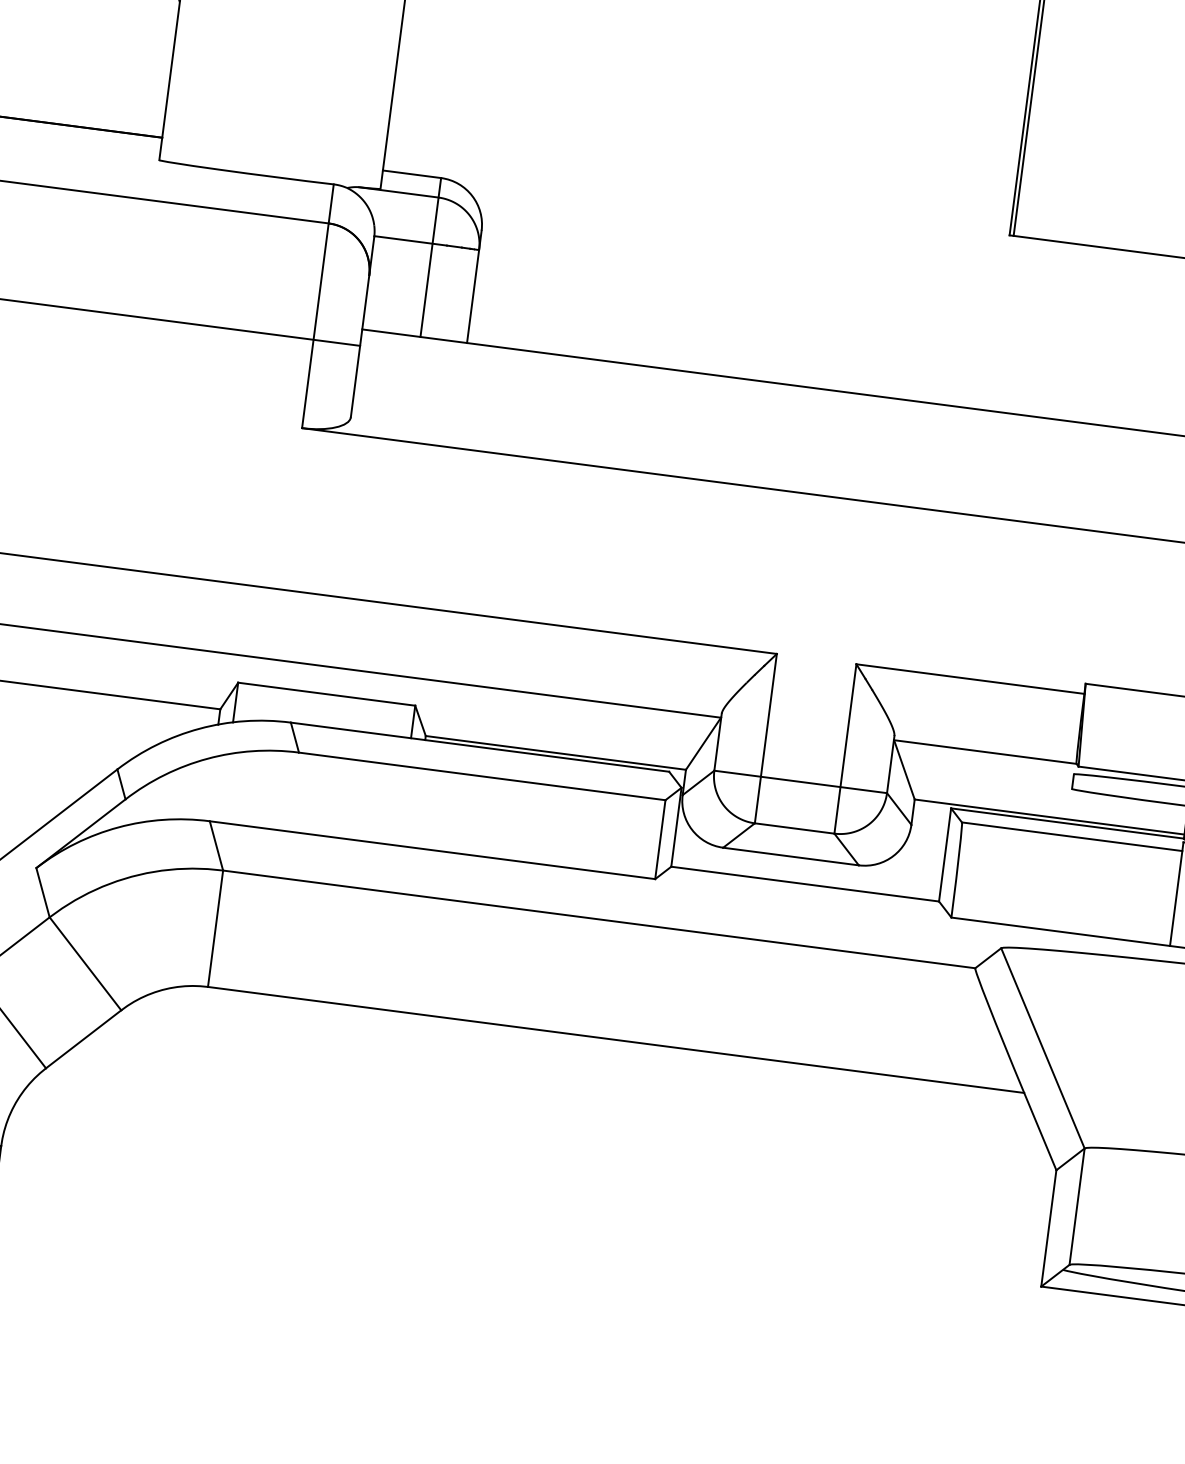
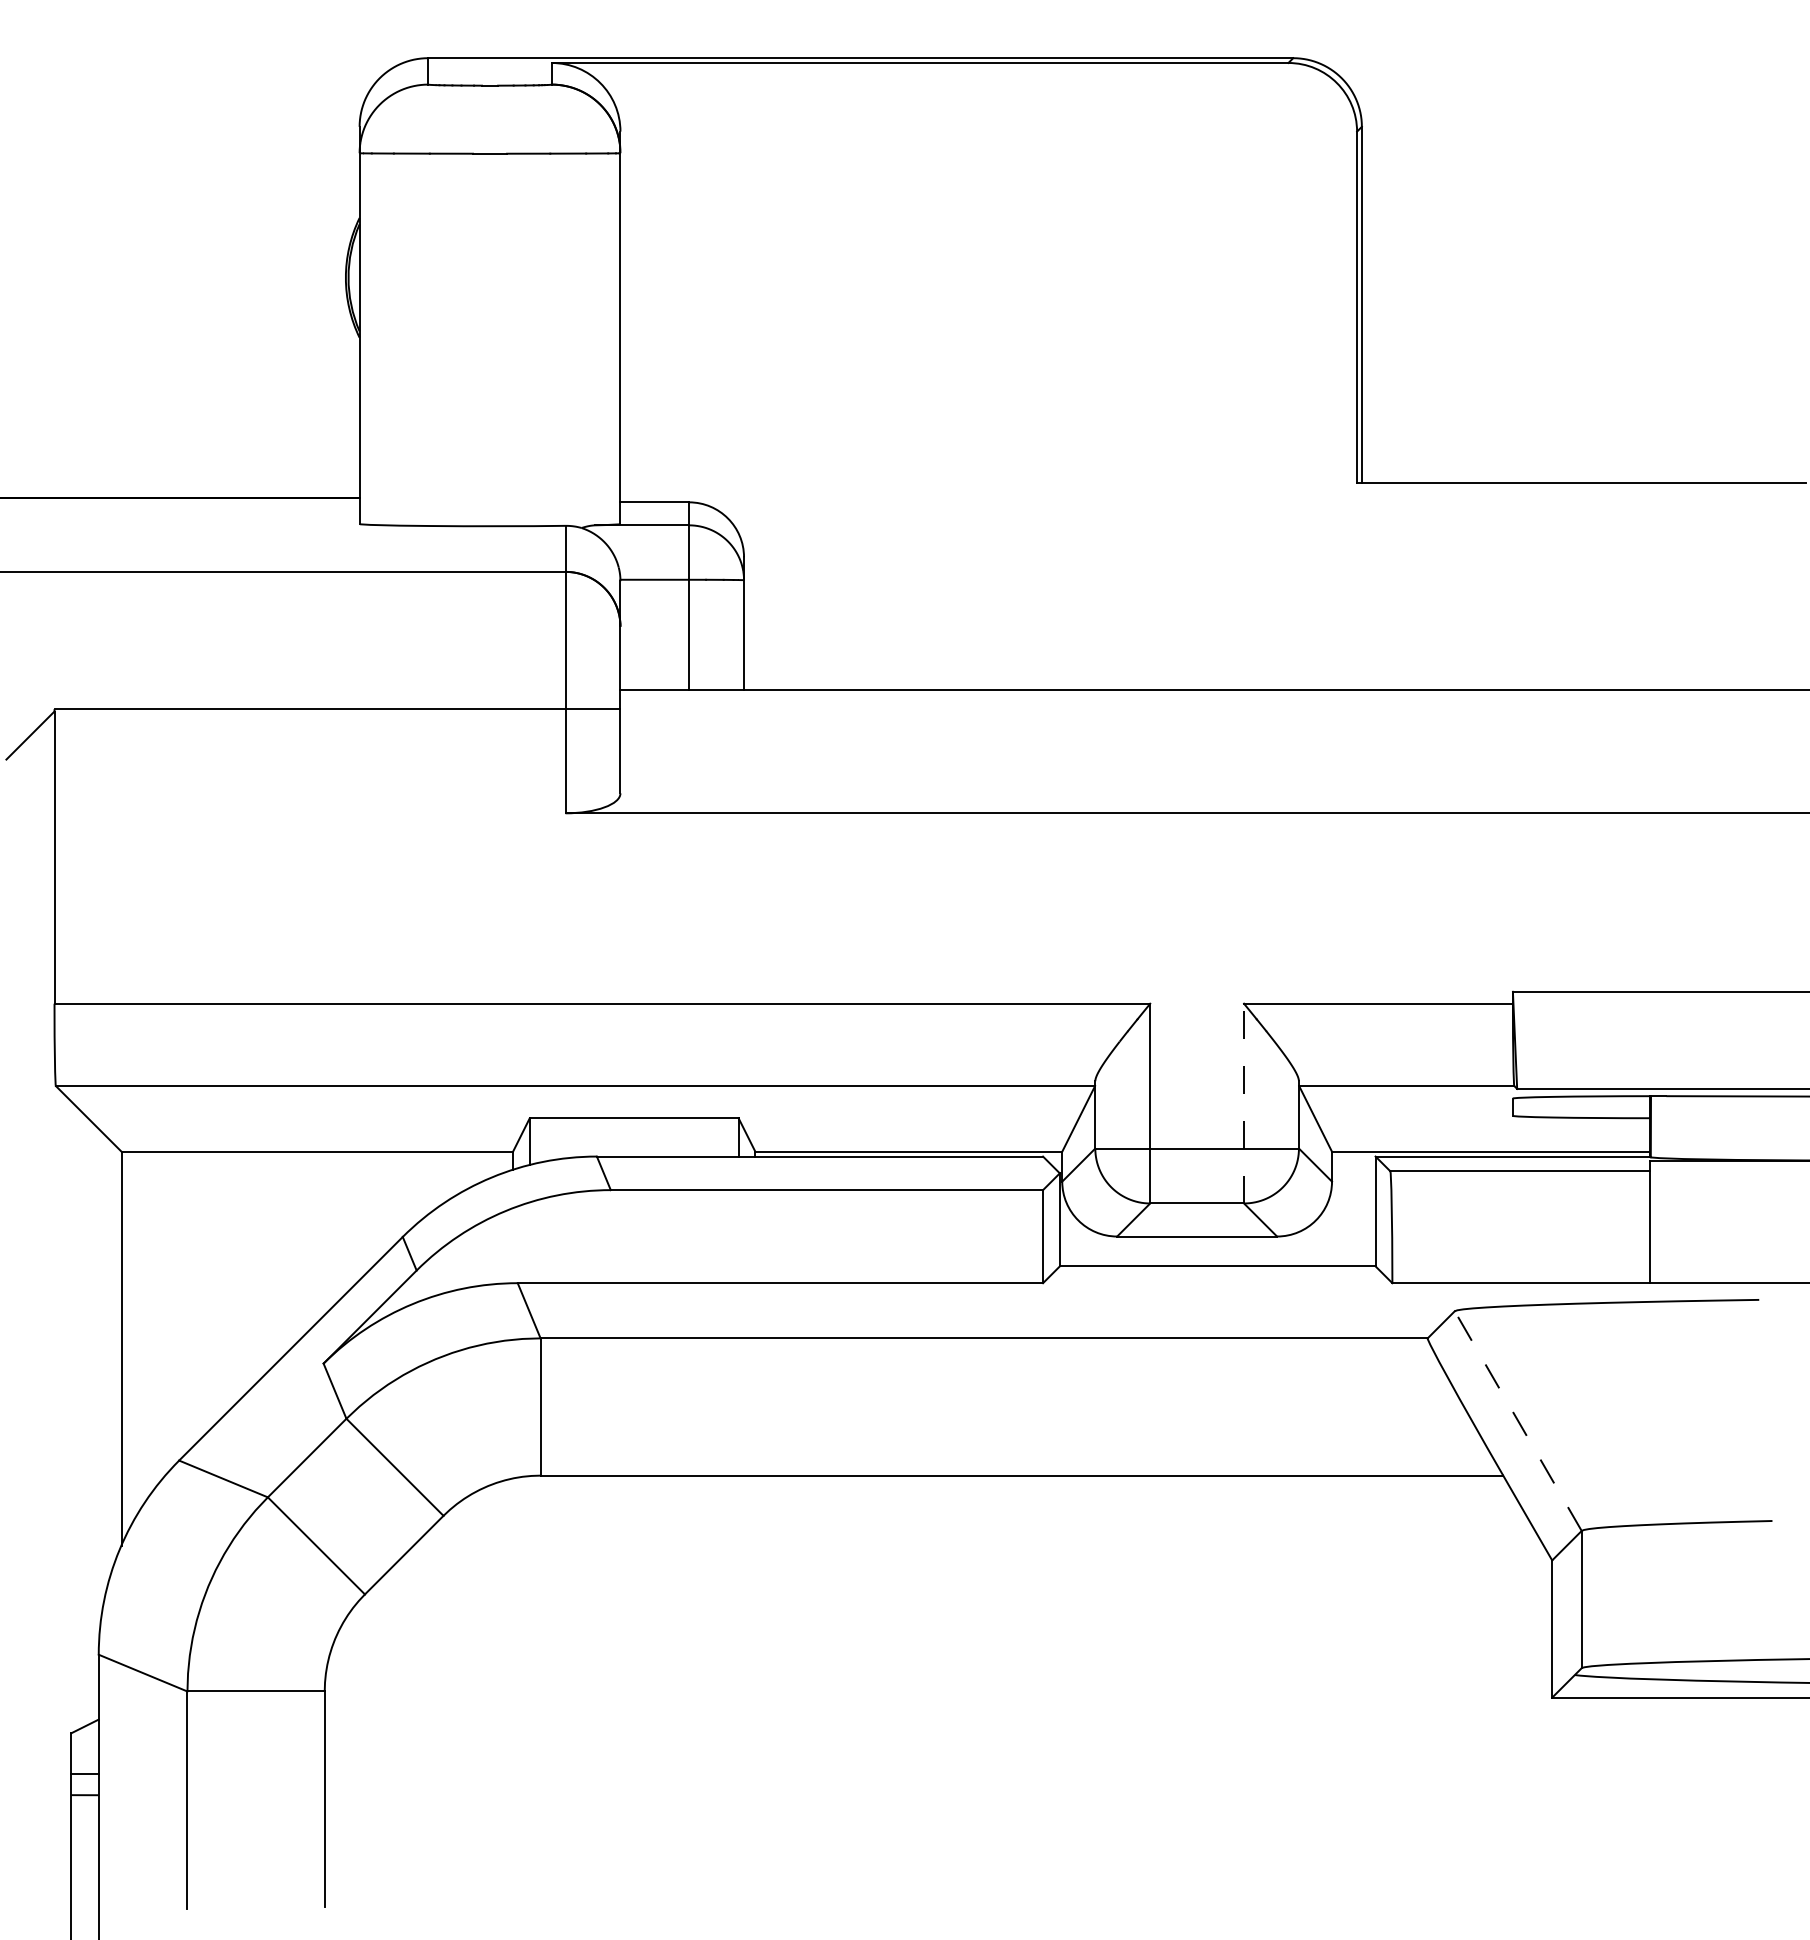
line: (845, 748) -> (1244, 1103), solid -> dashed
line: (1043, 1048) -> (1518, 1421), solid -> dashed

